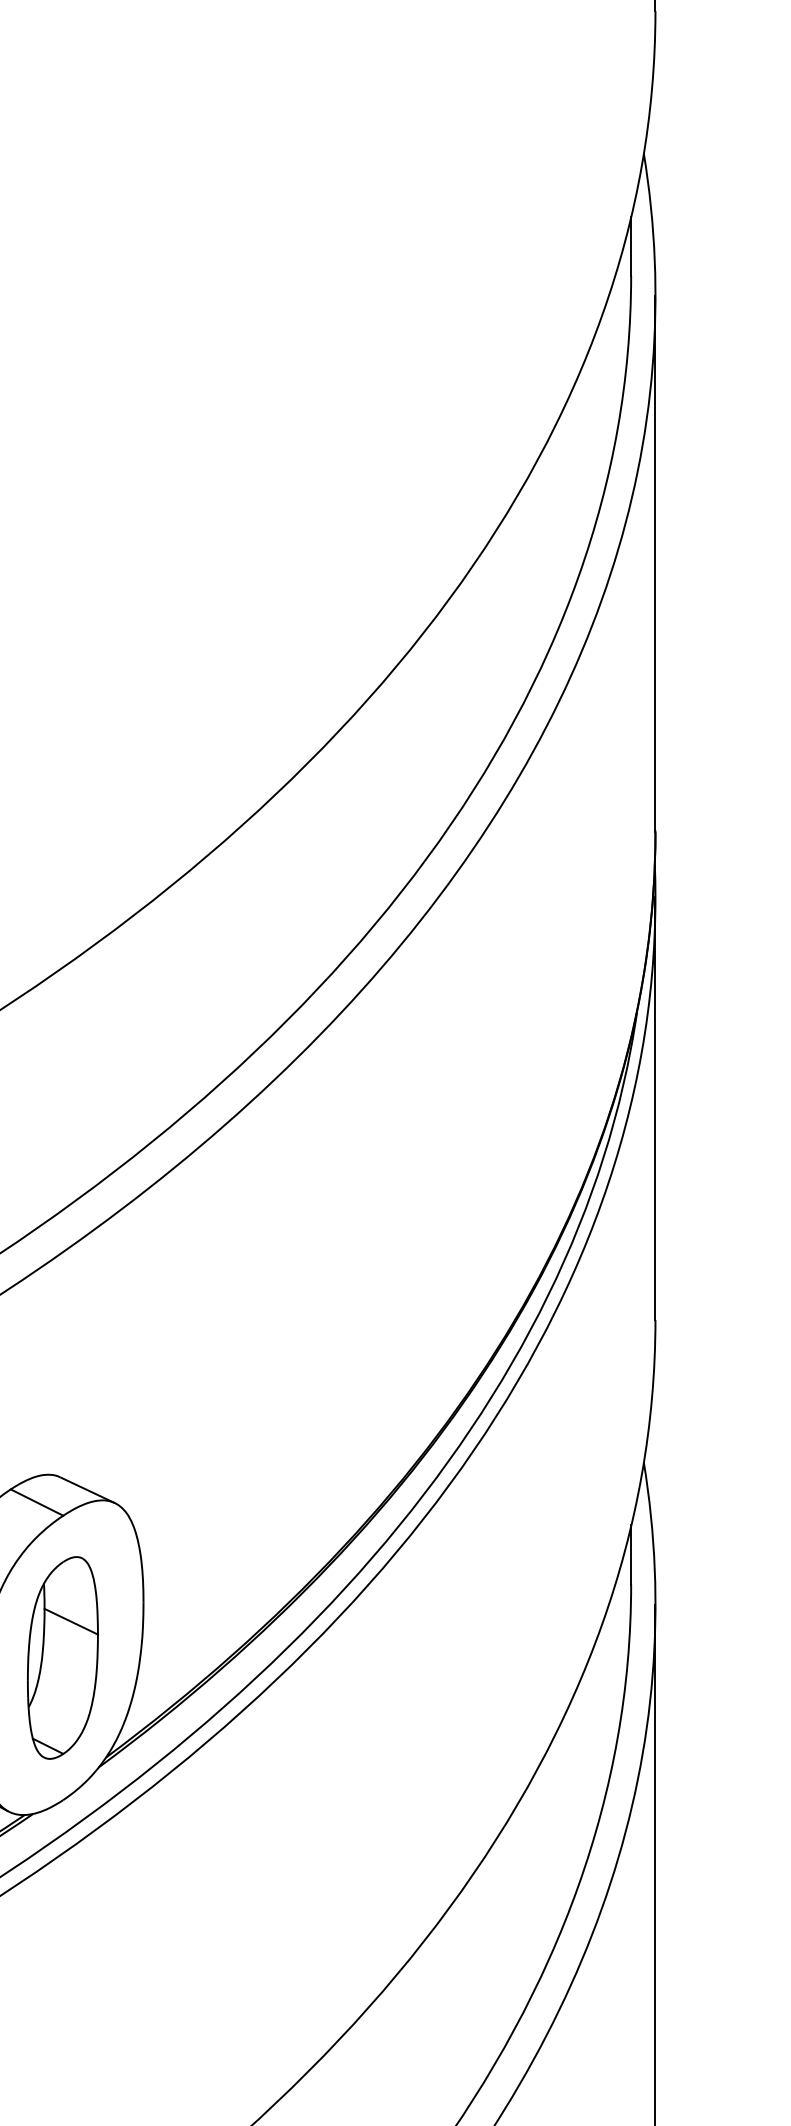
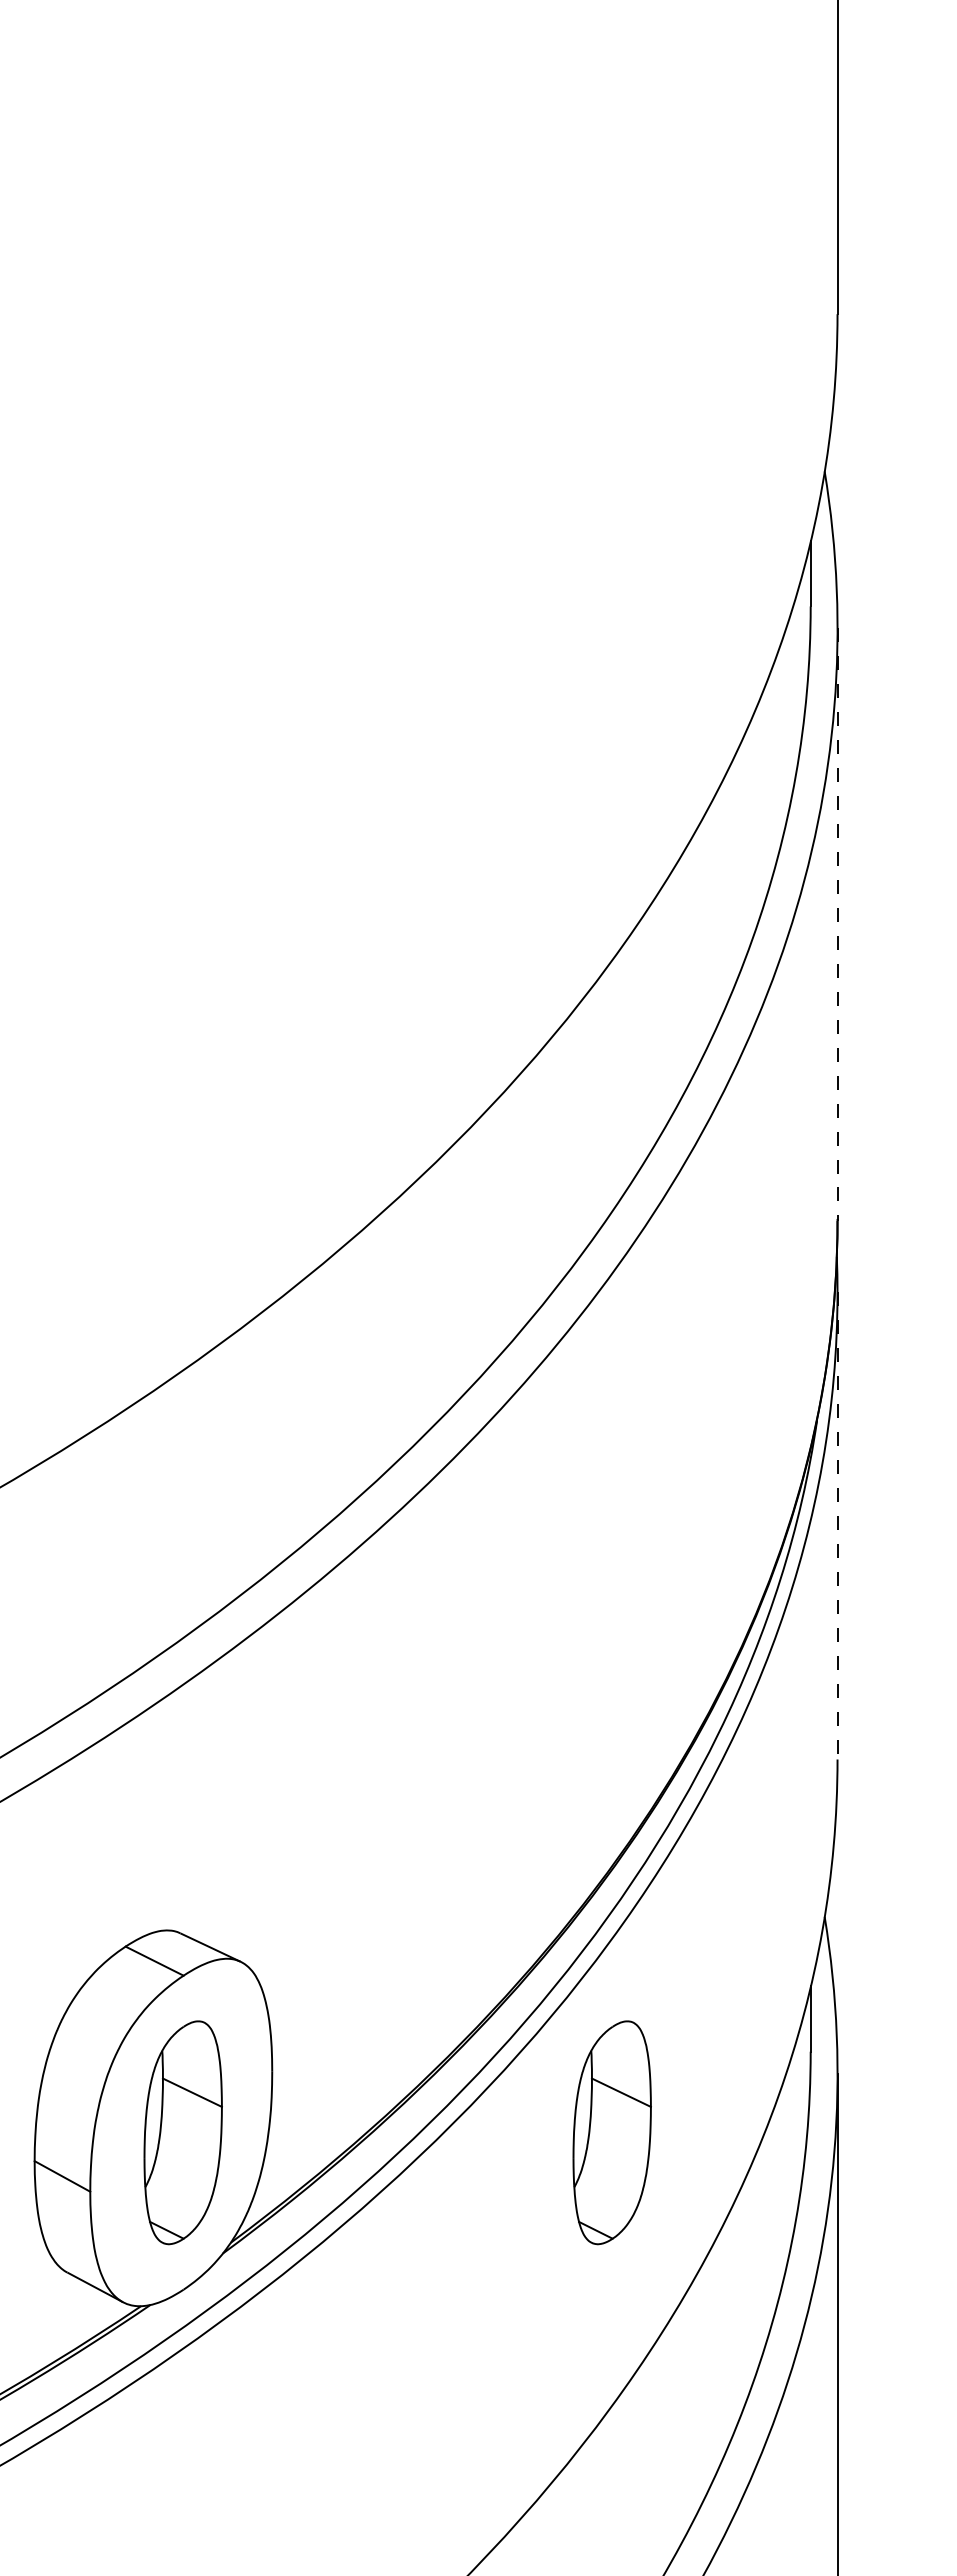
line: (655, 564) -> (837, 925), solid -> dashed
line: (655, 1108) -> (837, 1525), solid -> dashed
part: (450, 1657) -> (611, 2132), added

